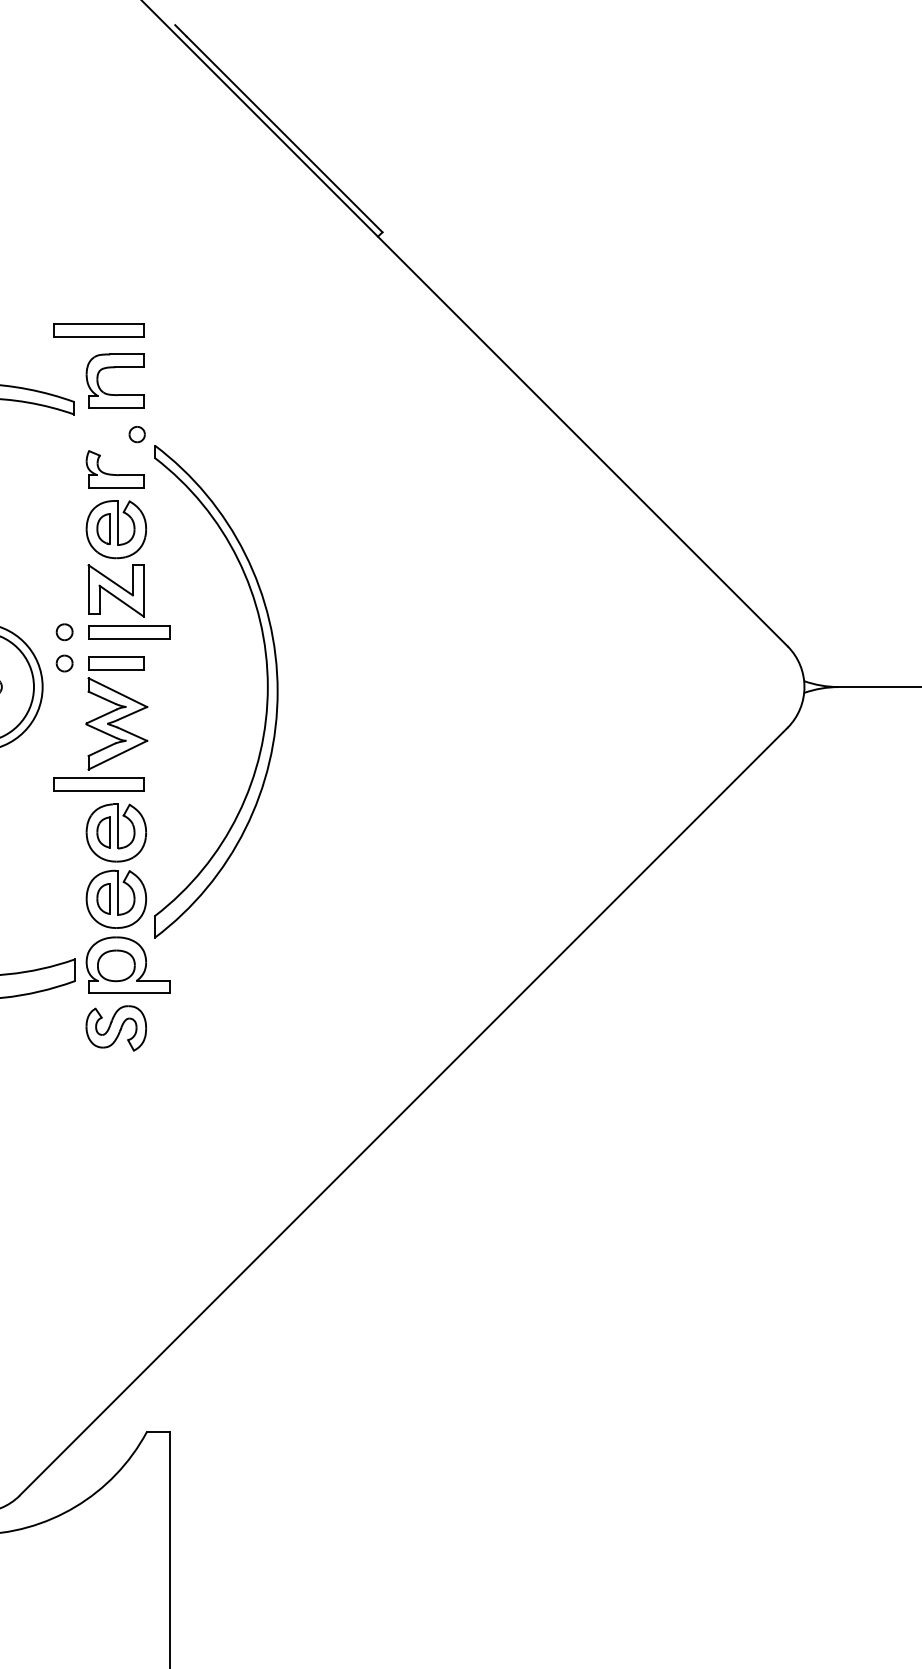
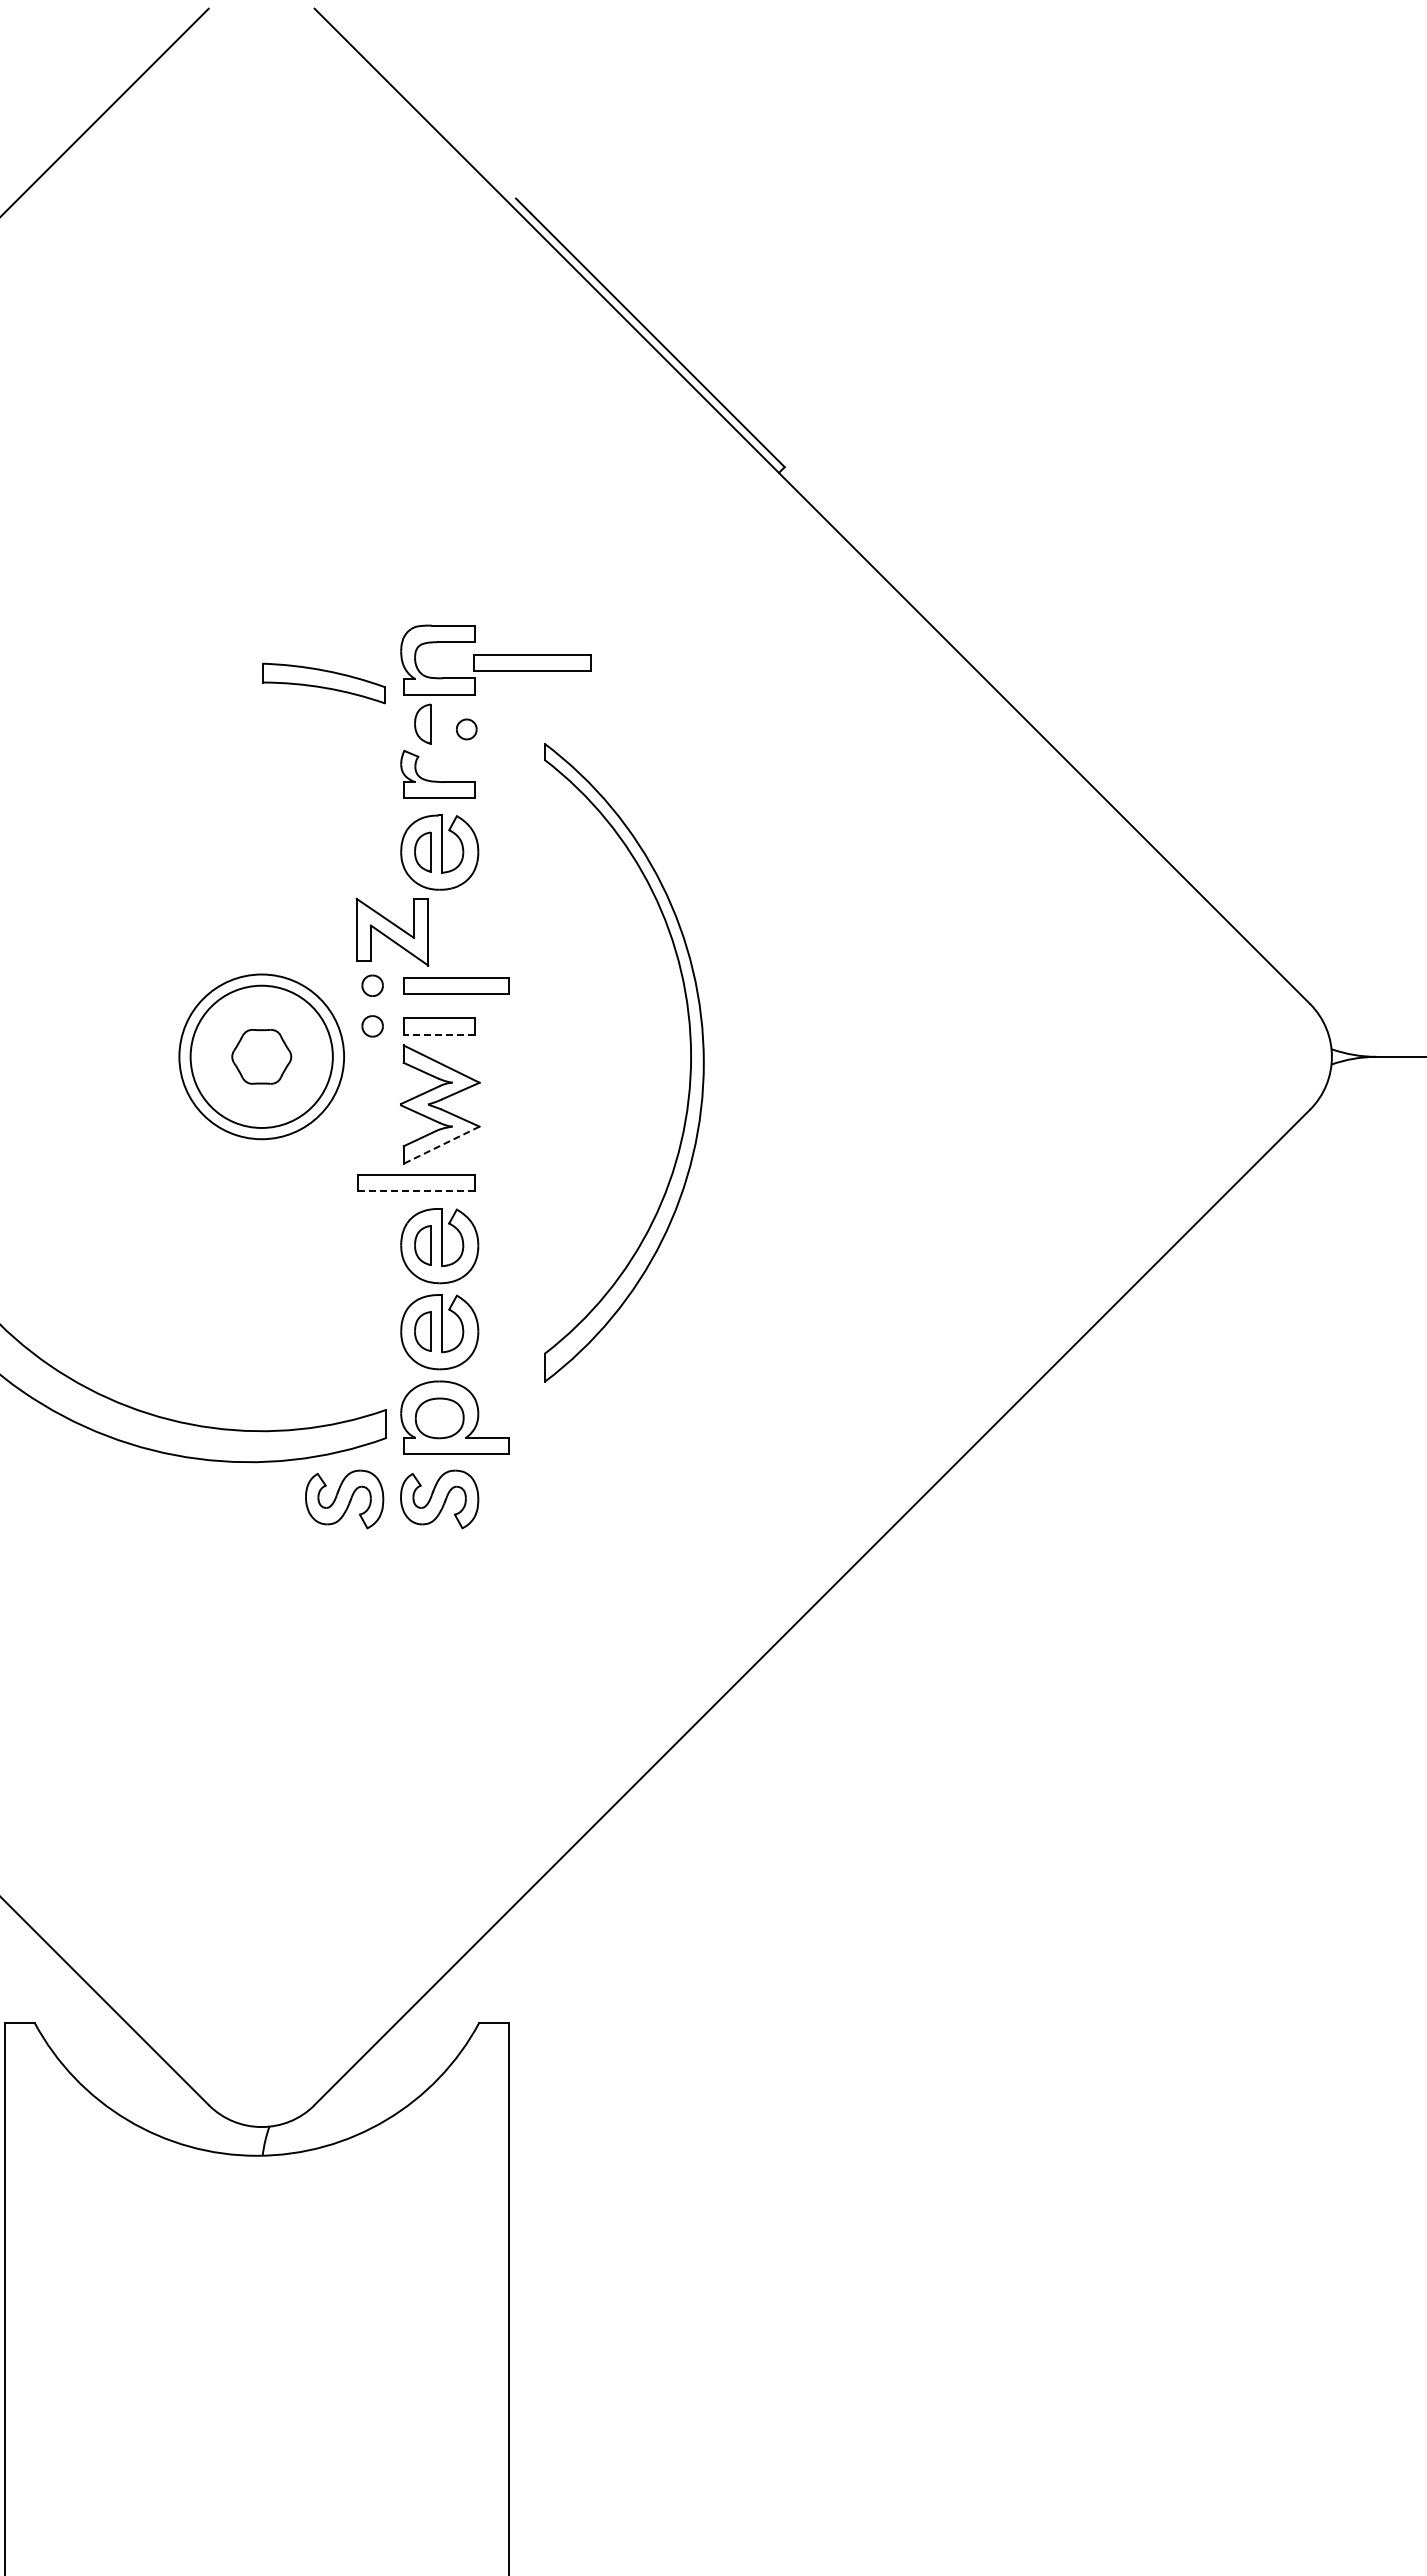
part: (98, 330) -> (532, 662), moved
part: (103, 429) -> (422, 723), added
part: (116, 590) -> (392, 931), moved
line: (116, 669) -> (439, 1034), solid -> dashed
part: (266, 698) -> (689, 1071), moved
line: (117, 755) -> (441, 1145), solid -> dashed
line: (98, 790) -> (416, 1191), solid -> dashed
part: (42, 1028) -> (344, 1499), added

